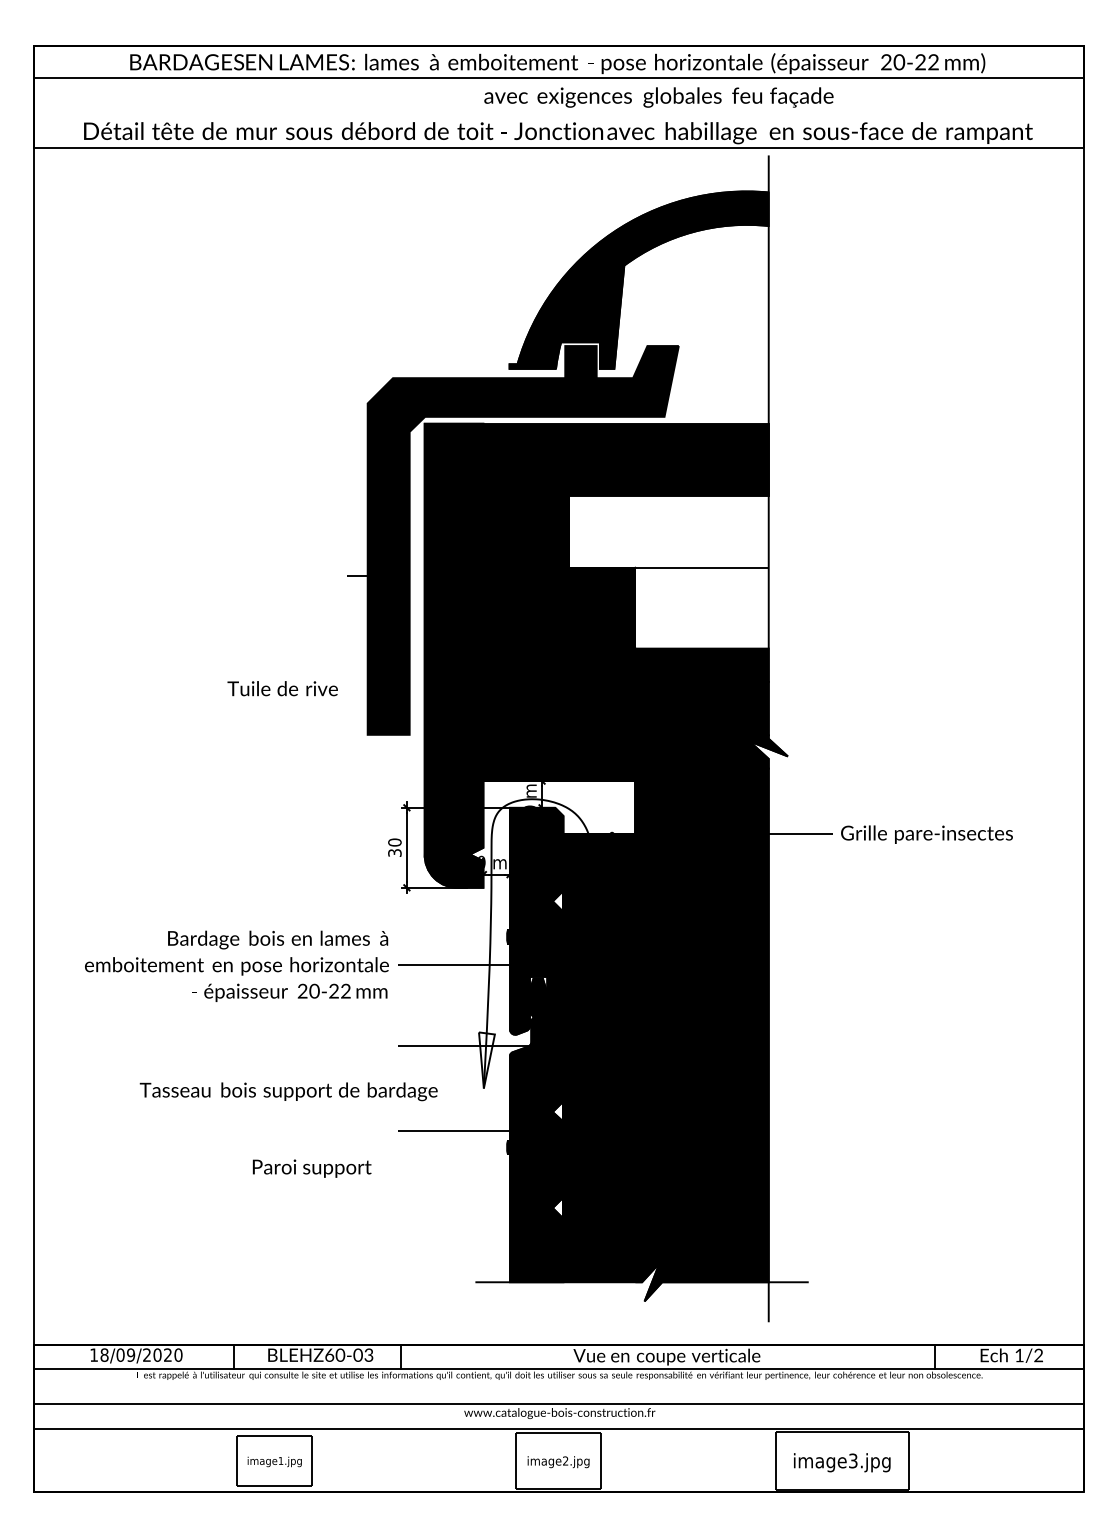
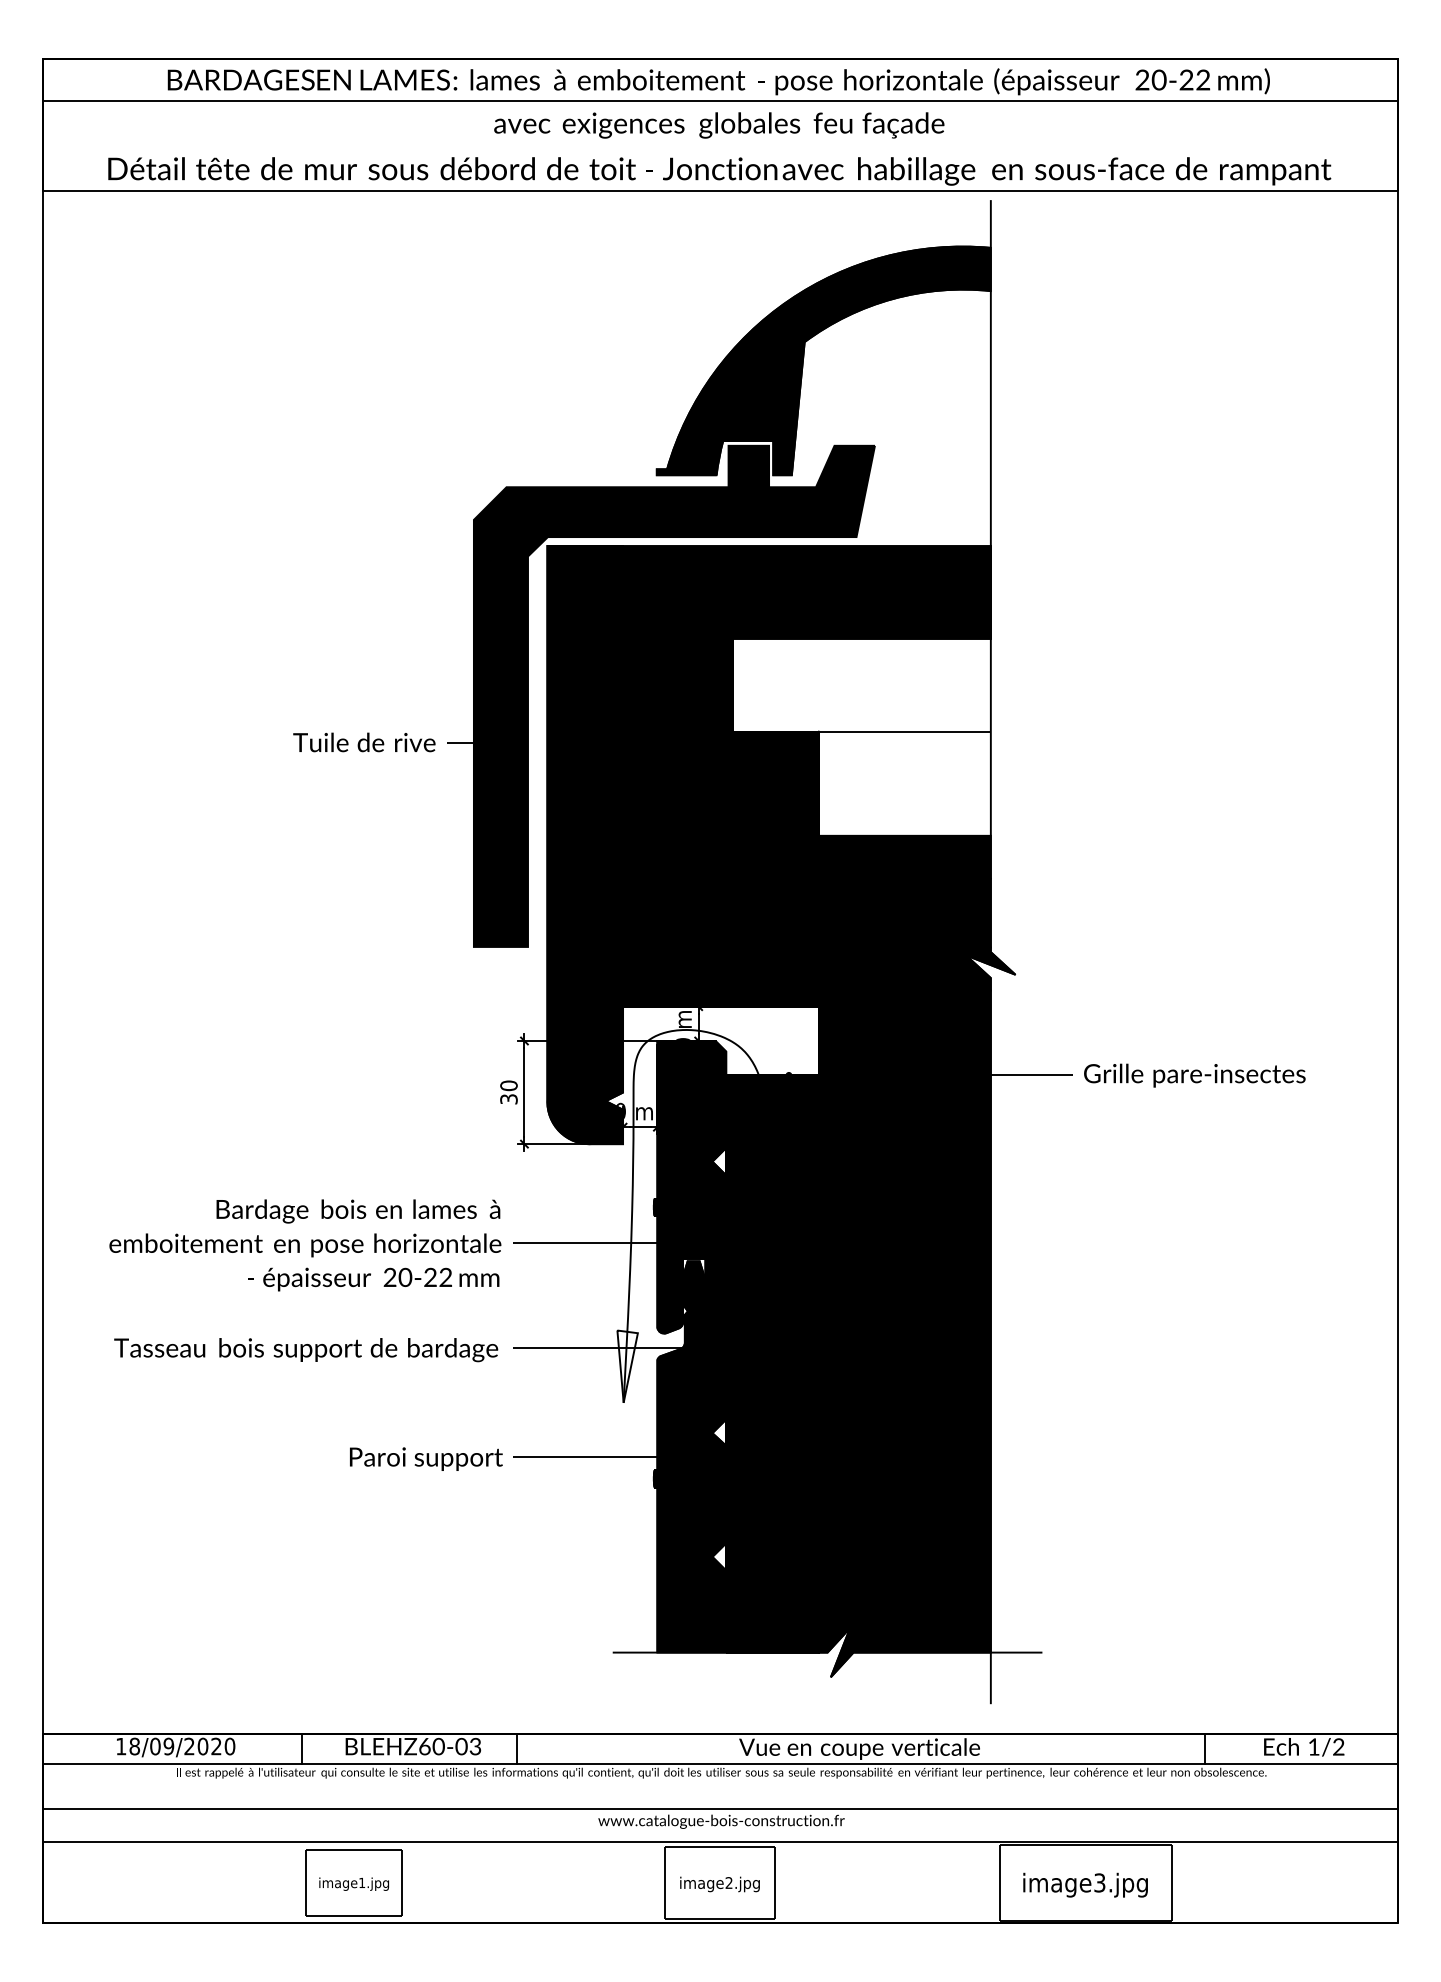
text: (659, 97) -> (719, 125), moved
text: (282, 688) -> (364, 742), moved
text: (289, 1092) -> (306, 1350), moved
text: (312, 1168) -> (426, 1458), moved

